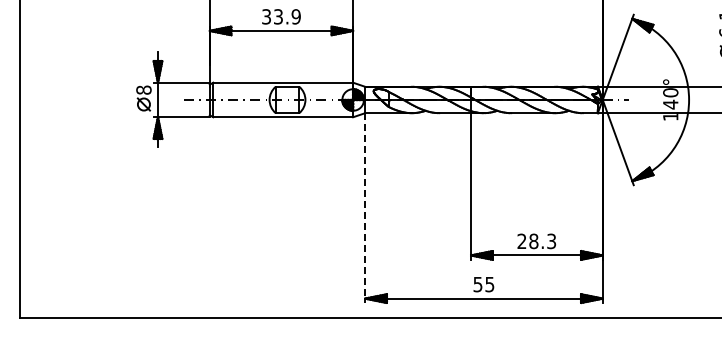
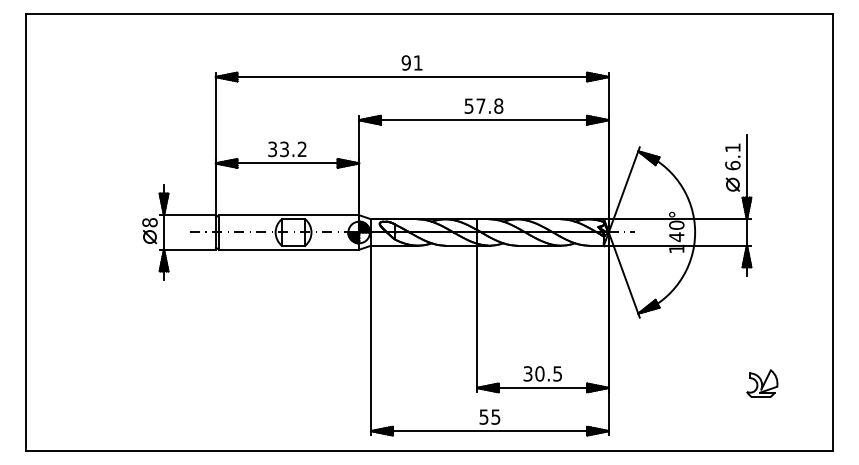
text: (295, 17) -> (301, 149), 33.9 -> 33.2
line: (365, 208) -> (371, 340), dashed -> solid
text: (536, 241) -> (542, 373), 28.3 -> 30.5

